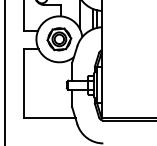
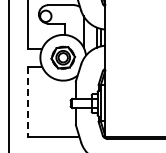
line: (23, 83) -> (27, 101), solid -> dashed

